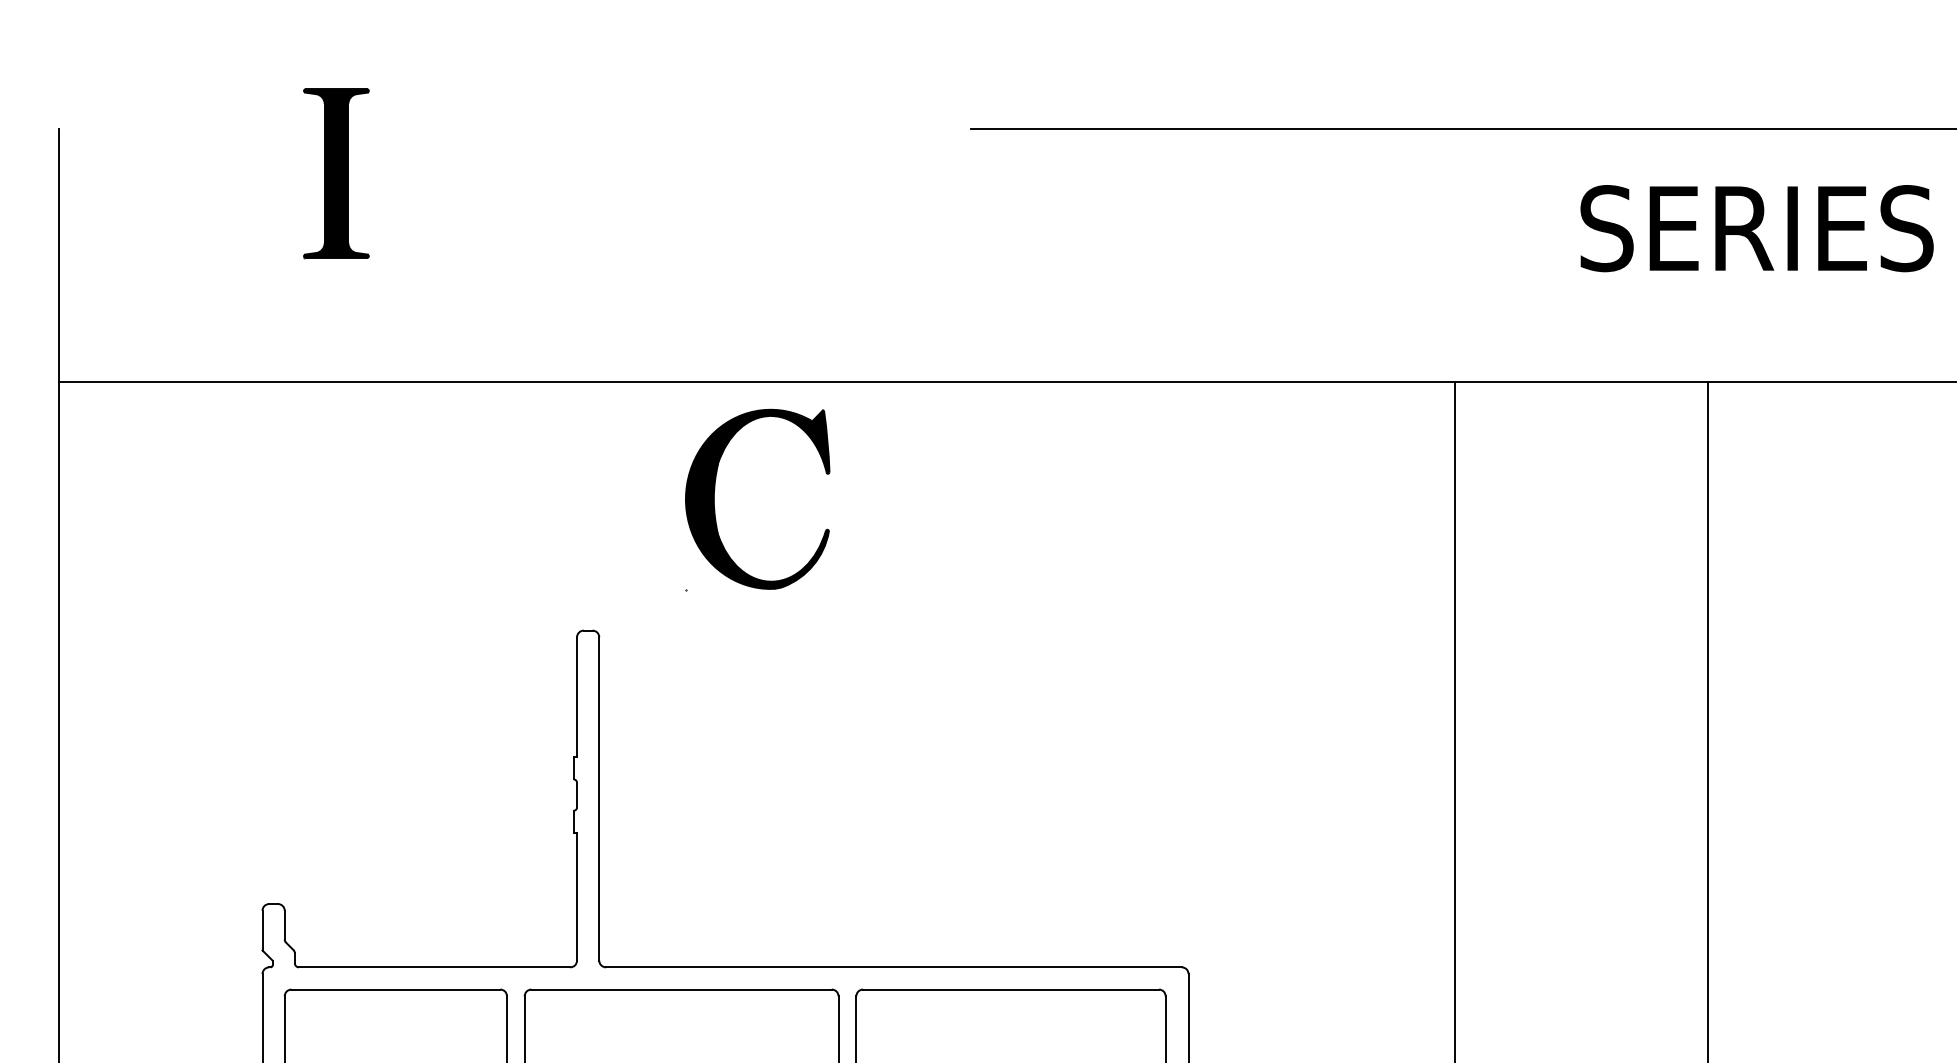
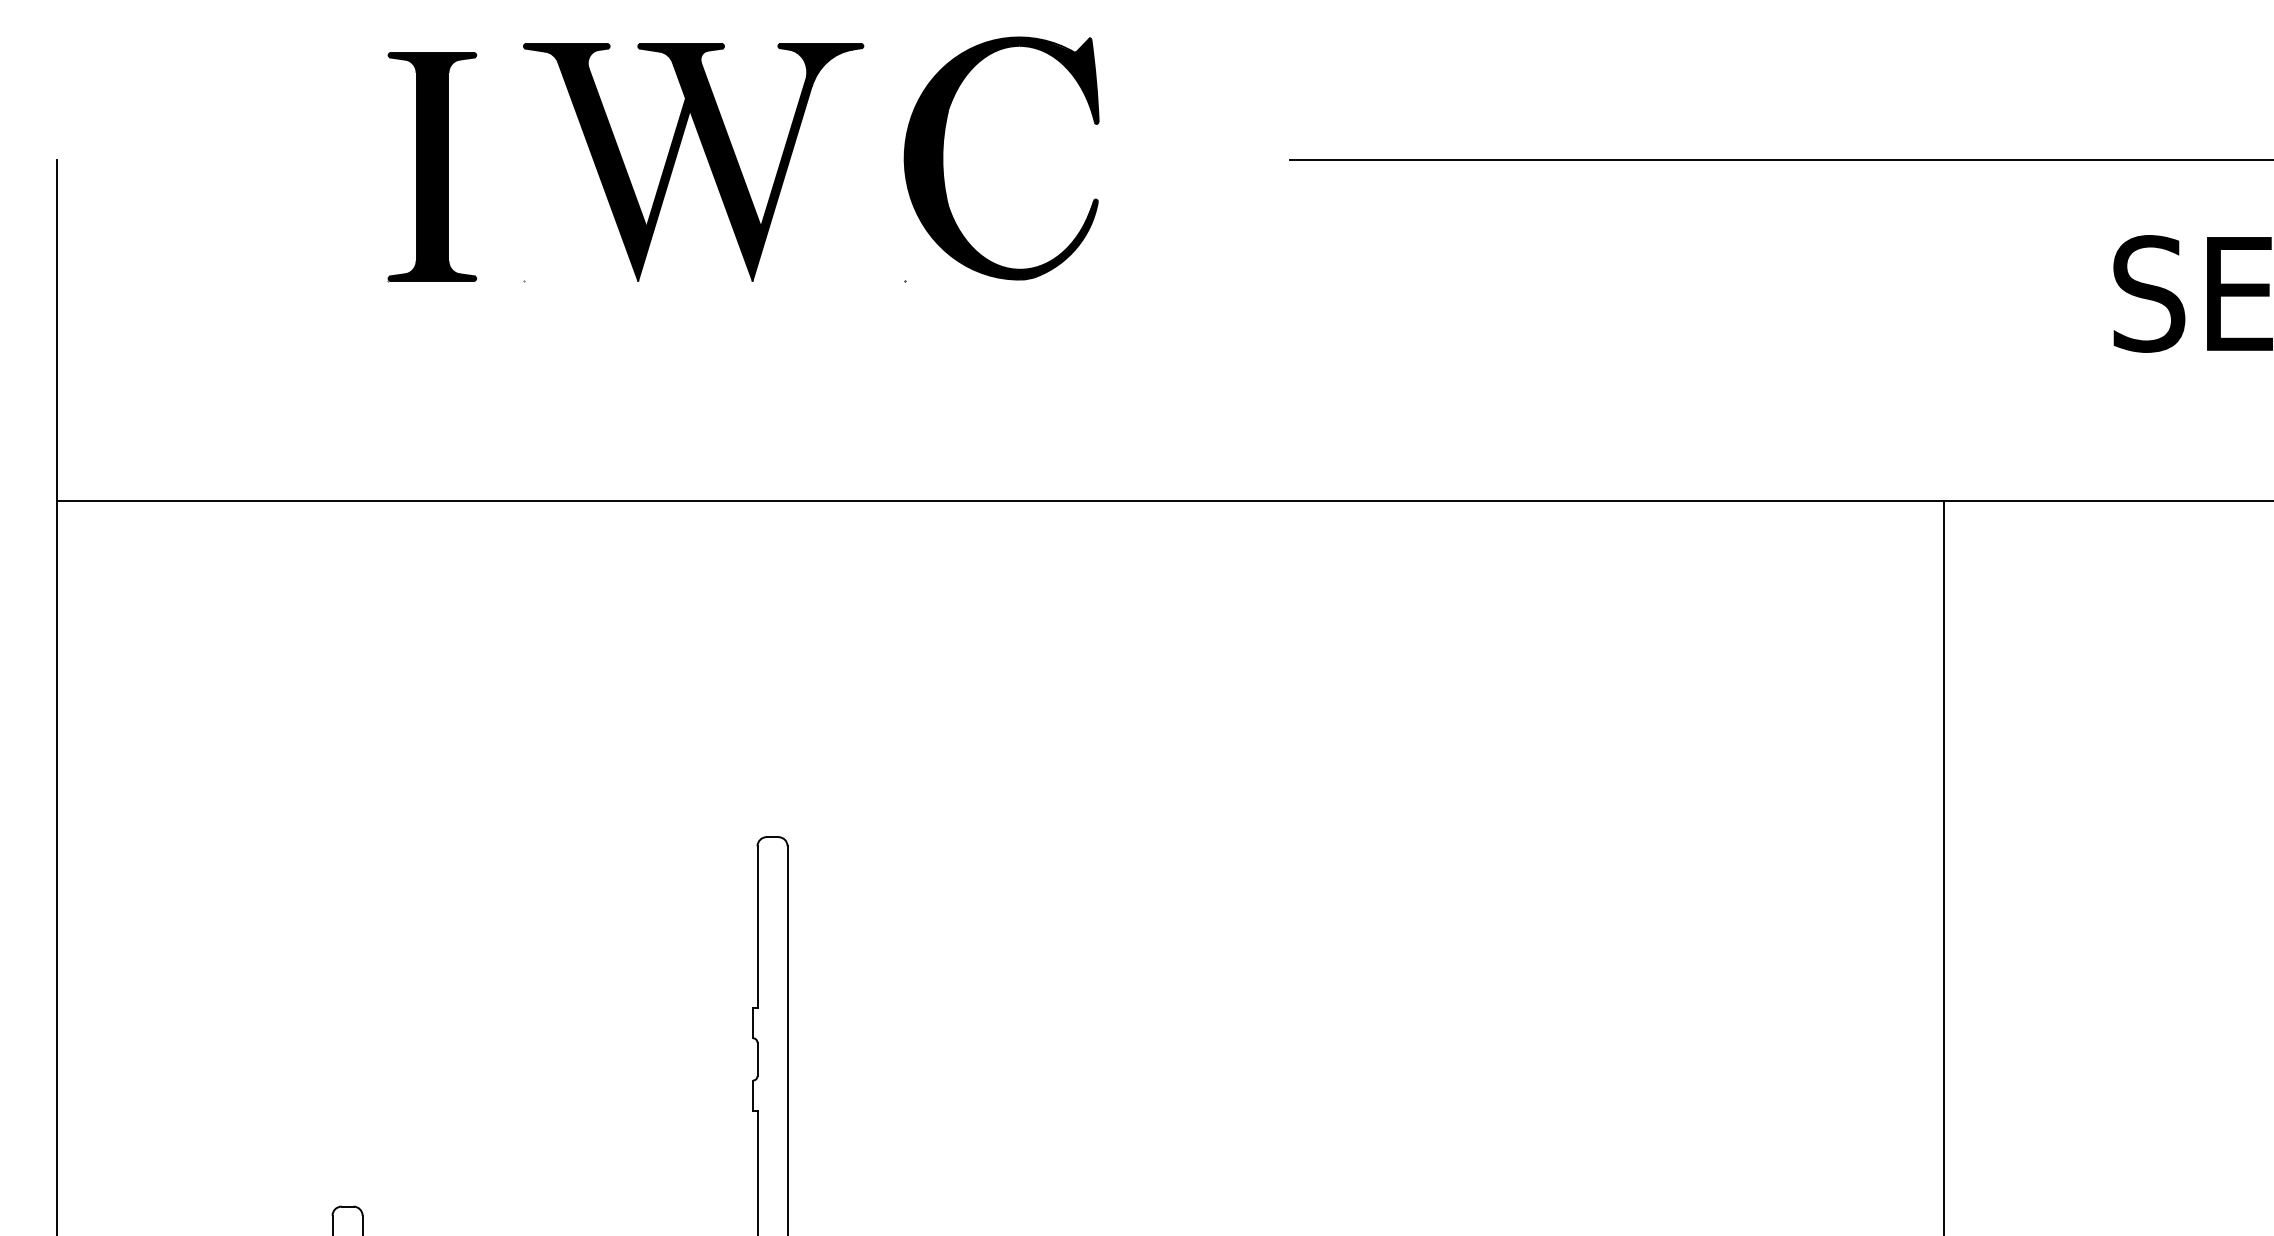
part: (539, 129) -> (706, 160), added
part: (336, 173) -> (432, 166), moved
part: (714, 499) -> (943, 158), moved

